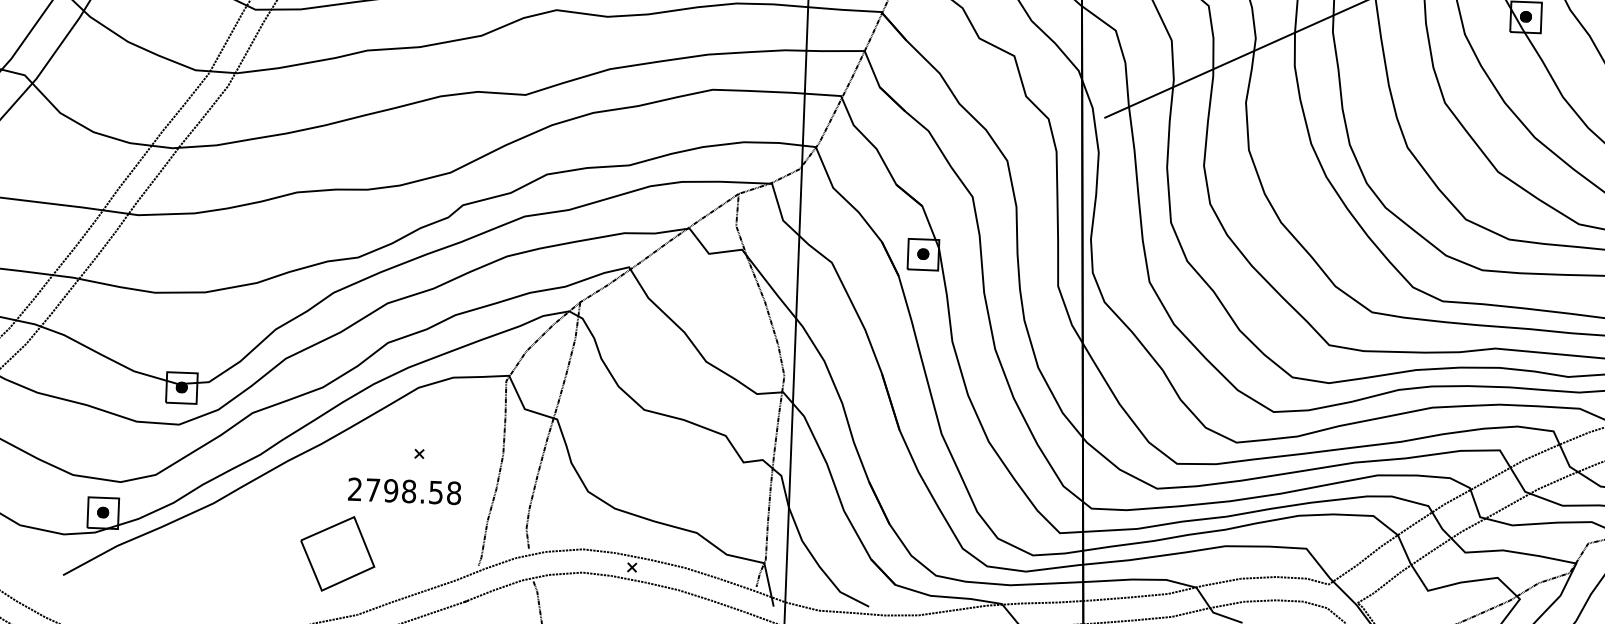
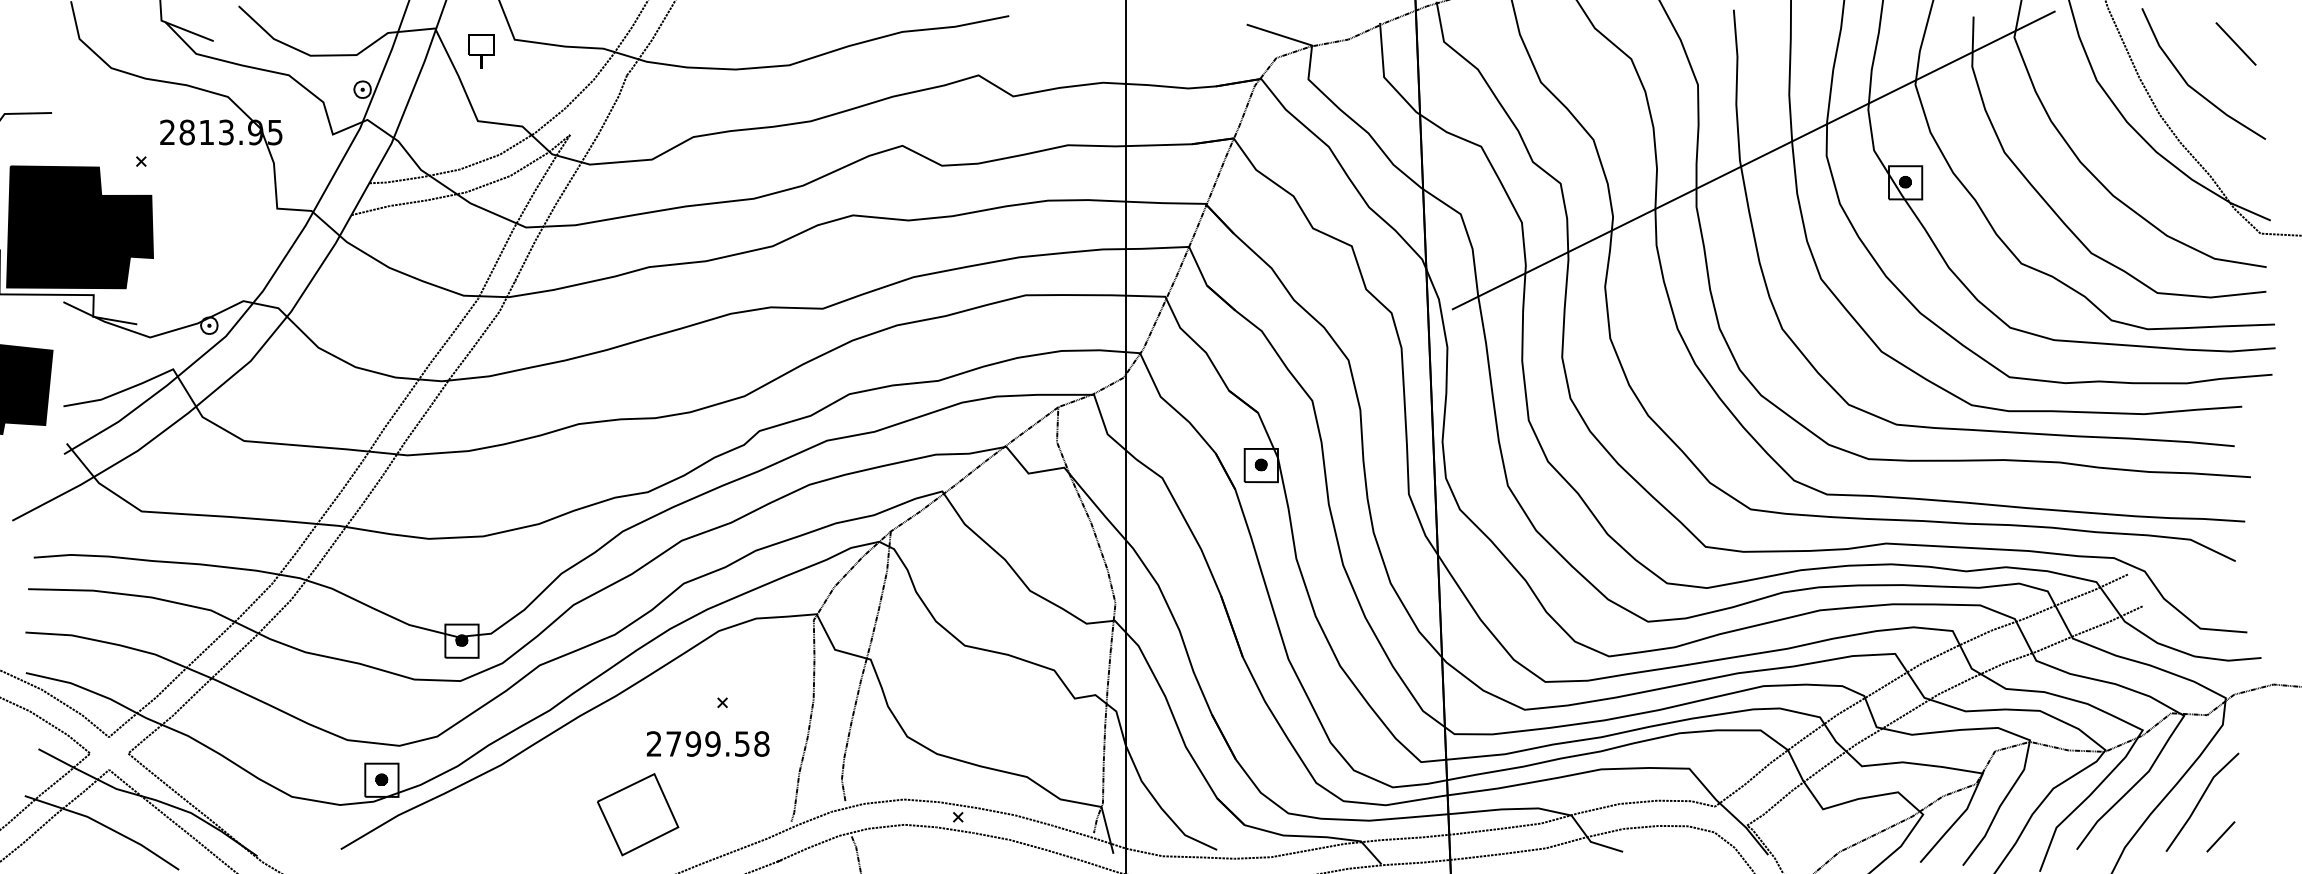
text: (408, 491) -> (712, 743), 2798.58 -> 2799.58

